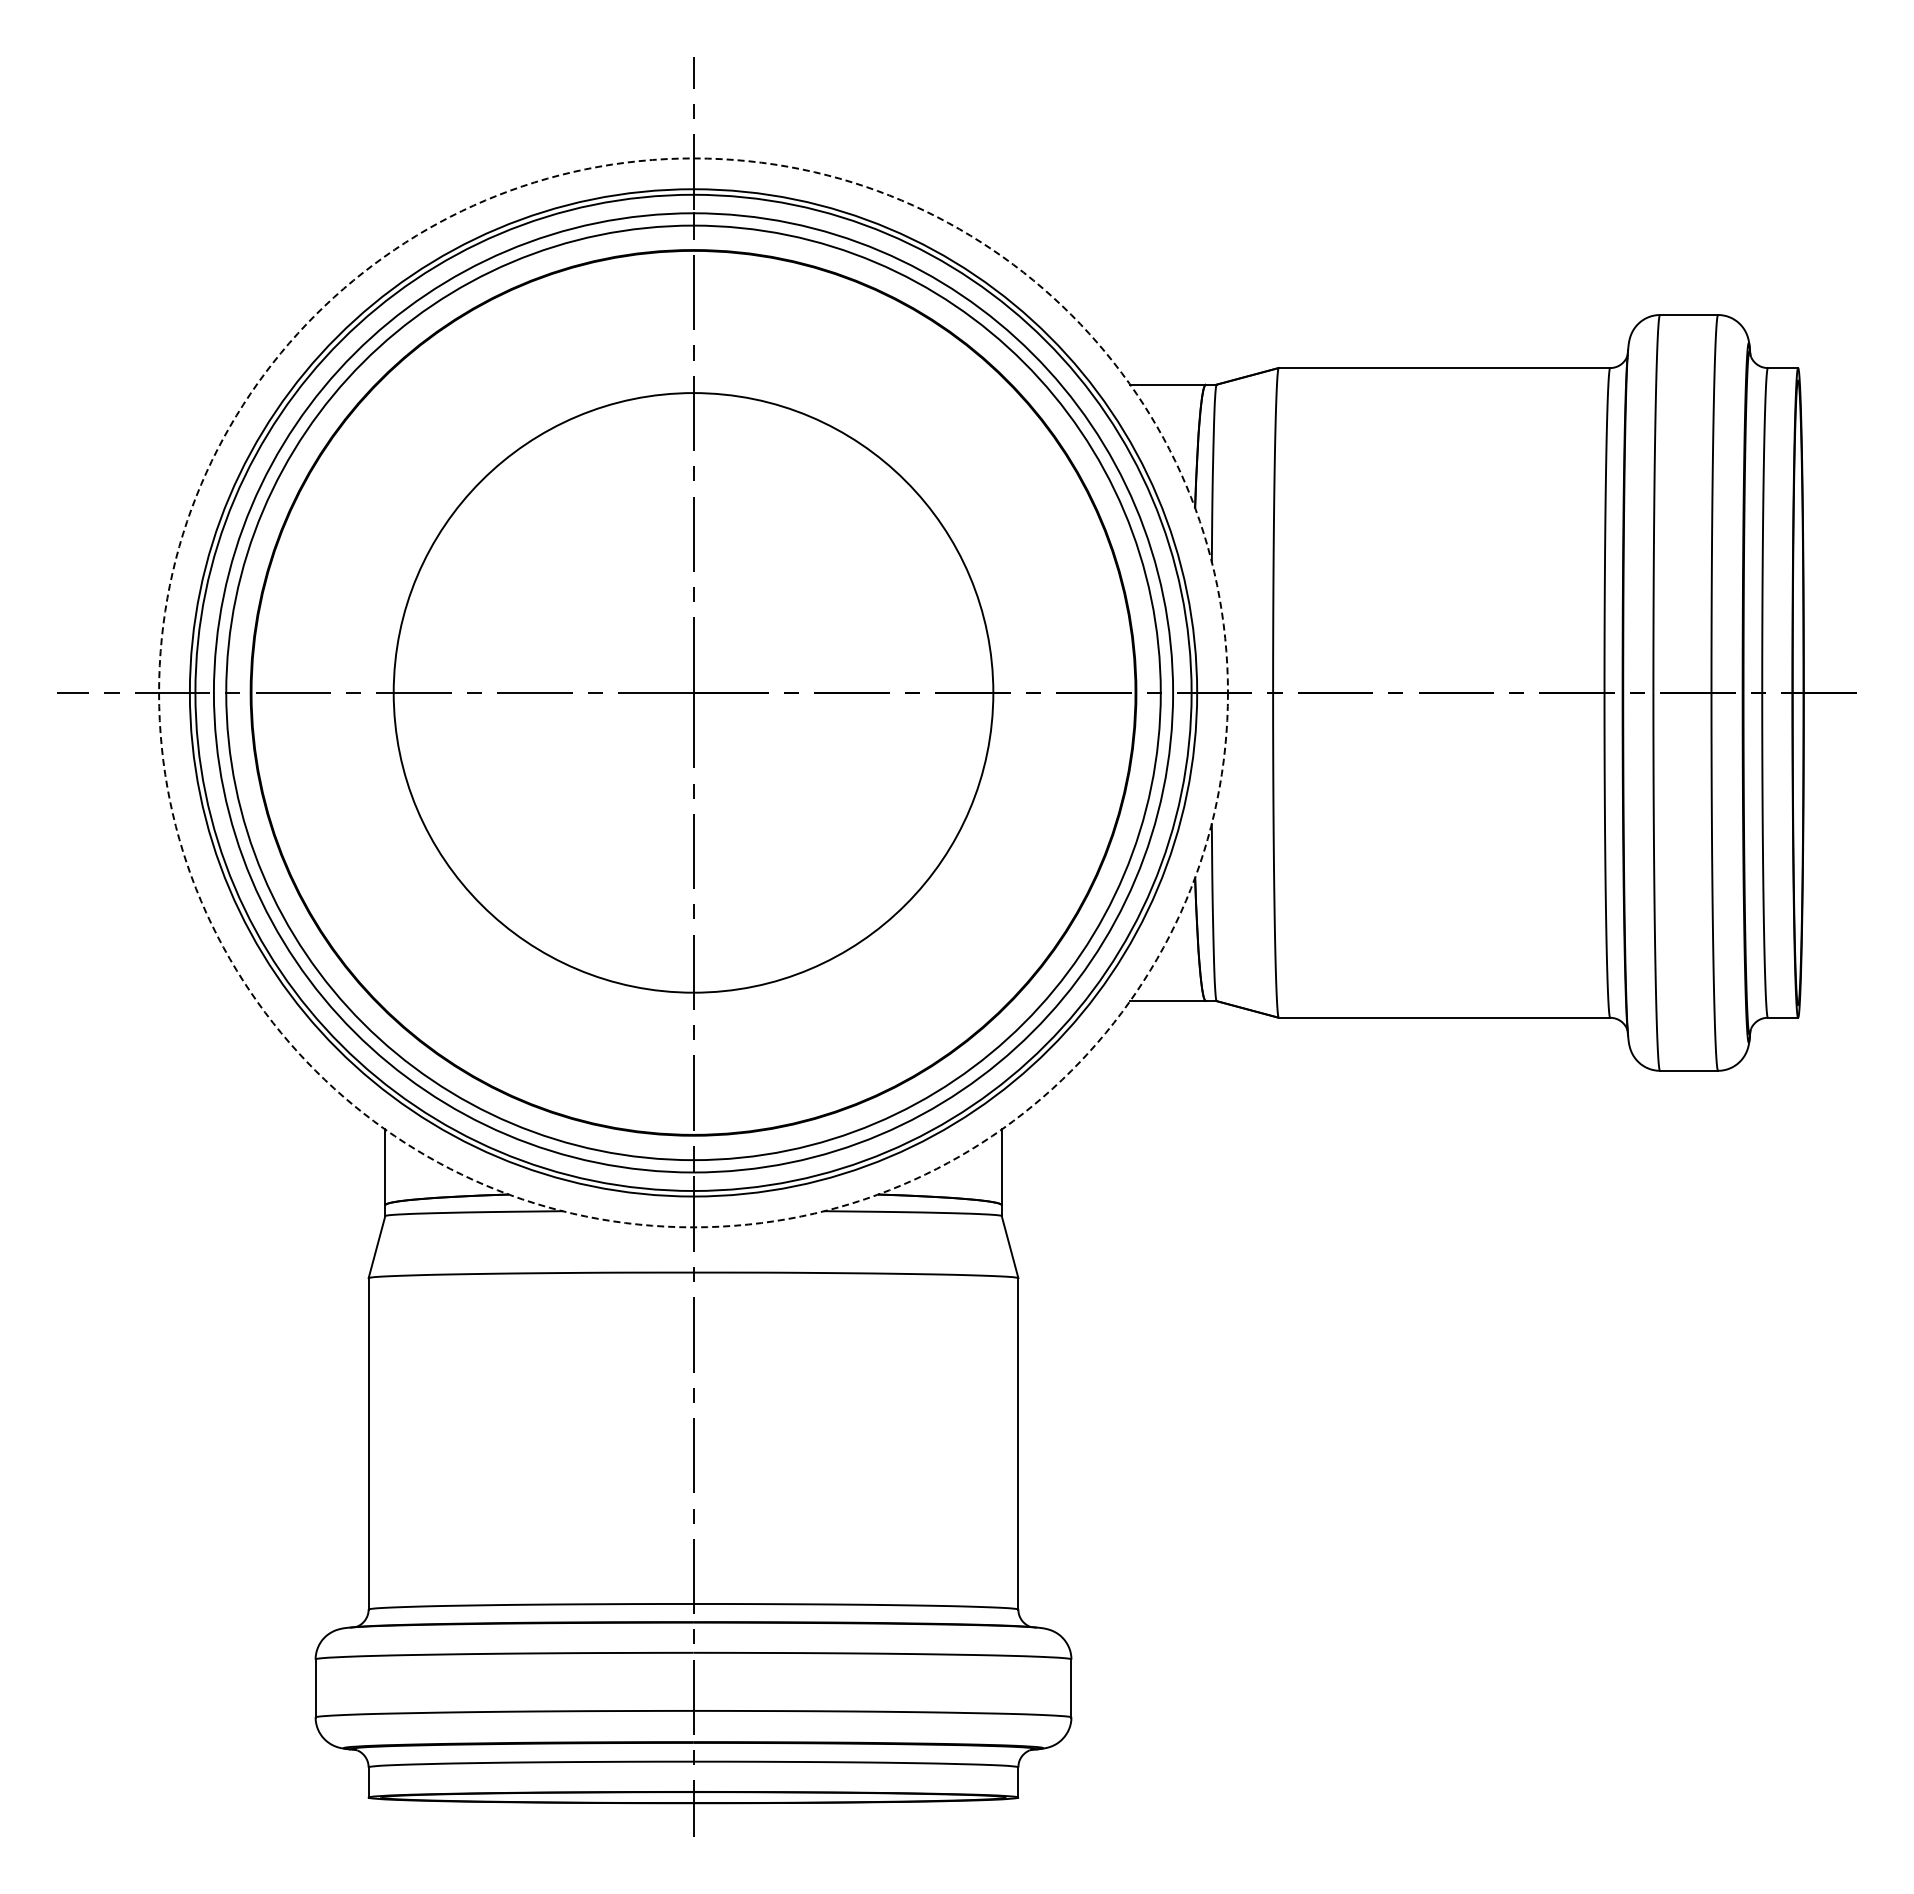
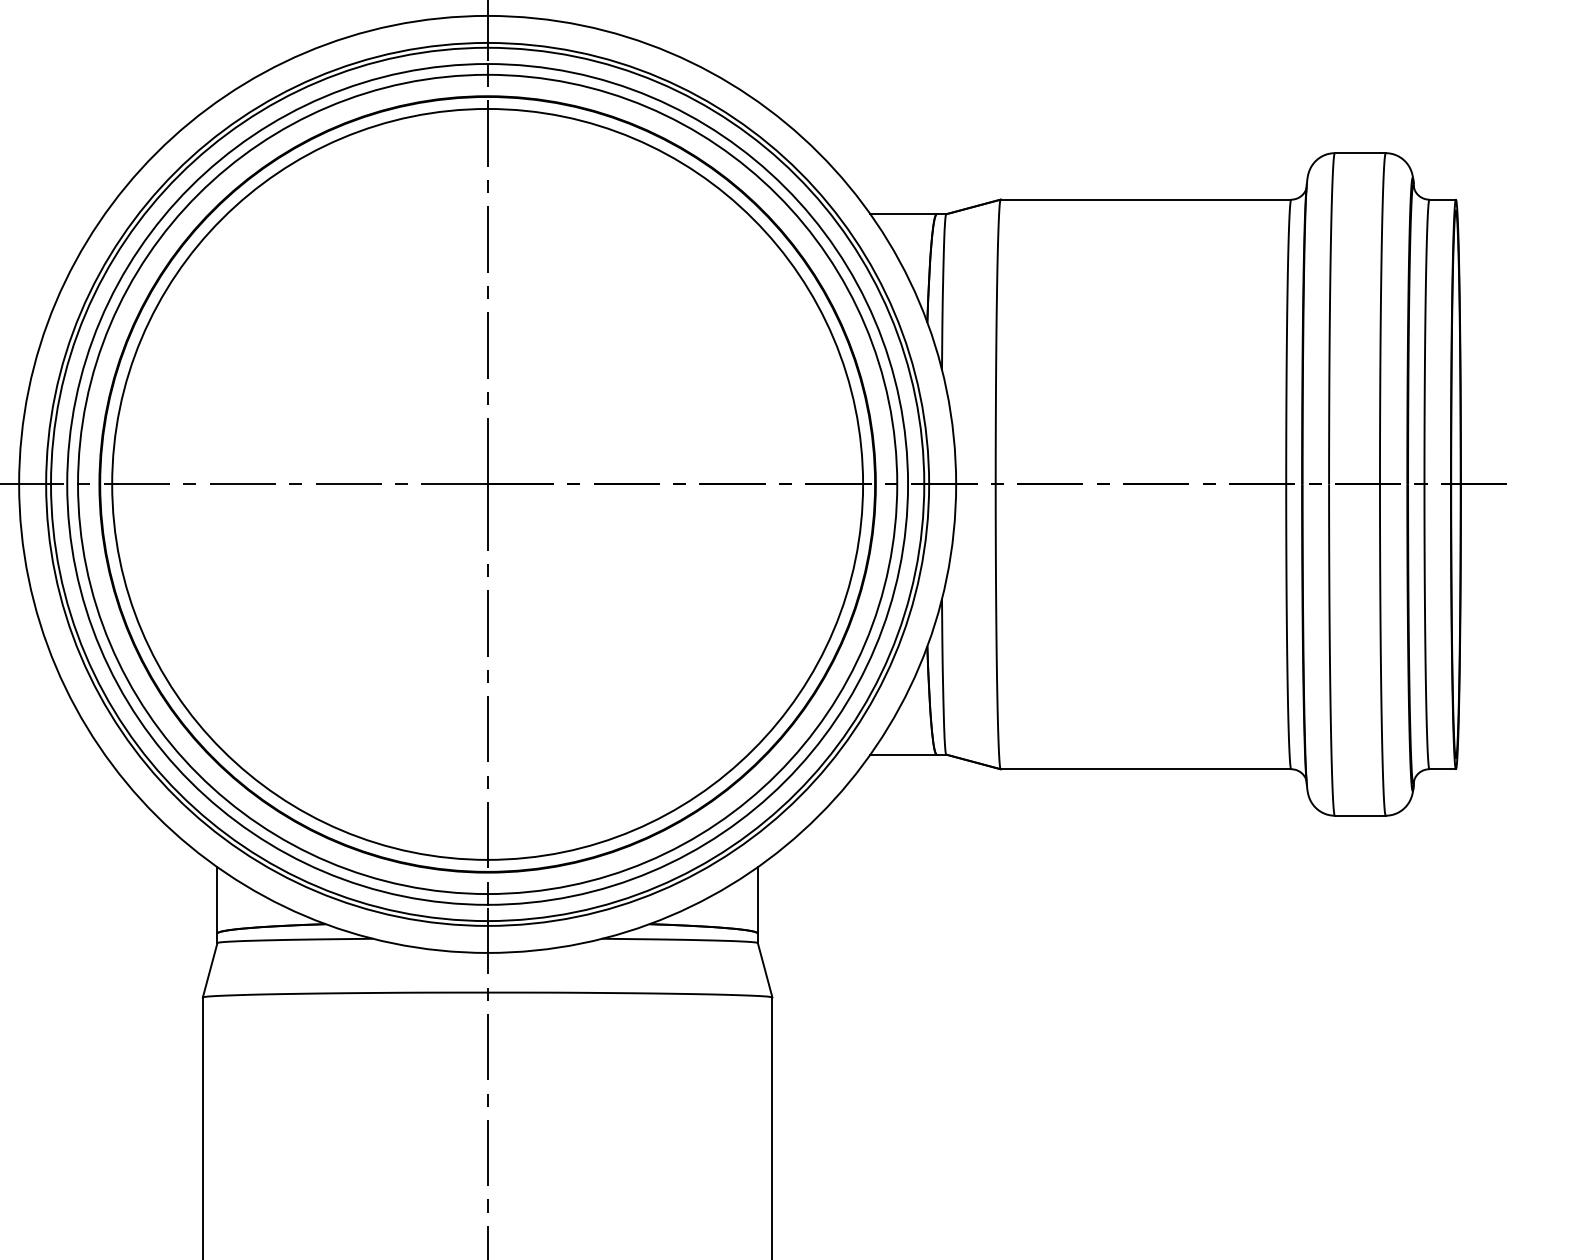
circle: (693, 692) -> (487, 484), dashed -> solid
circle: (693, 692) -> (487, 484), size x1.43

